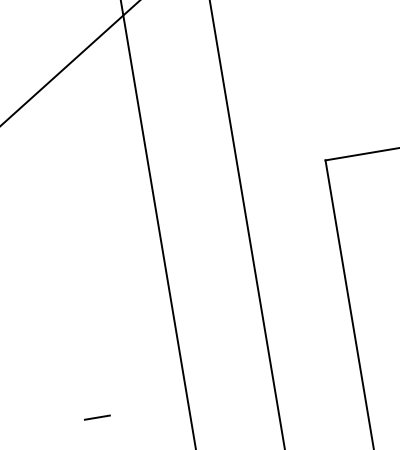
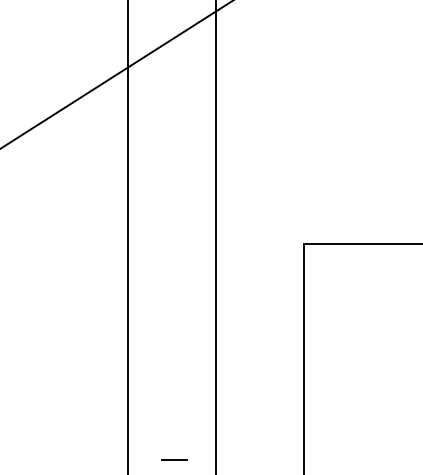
line: (97, 417) -> (174, 459), moved

